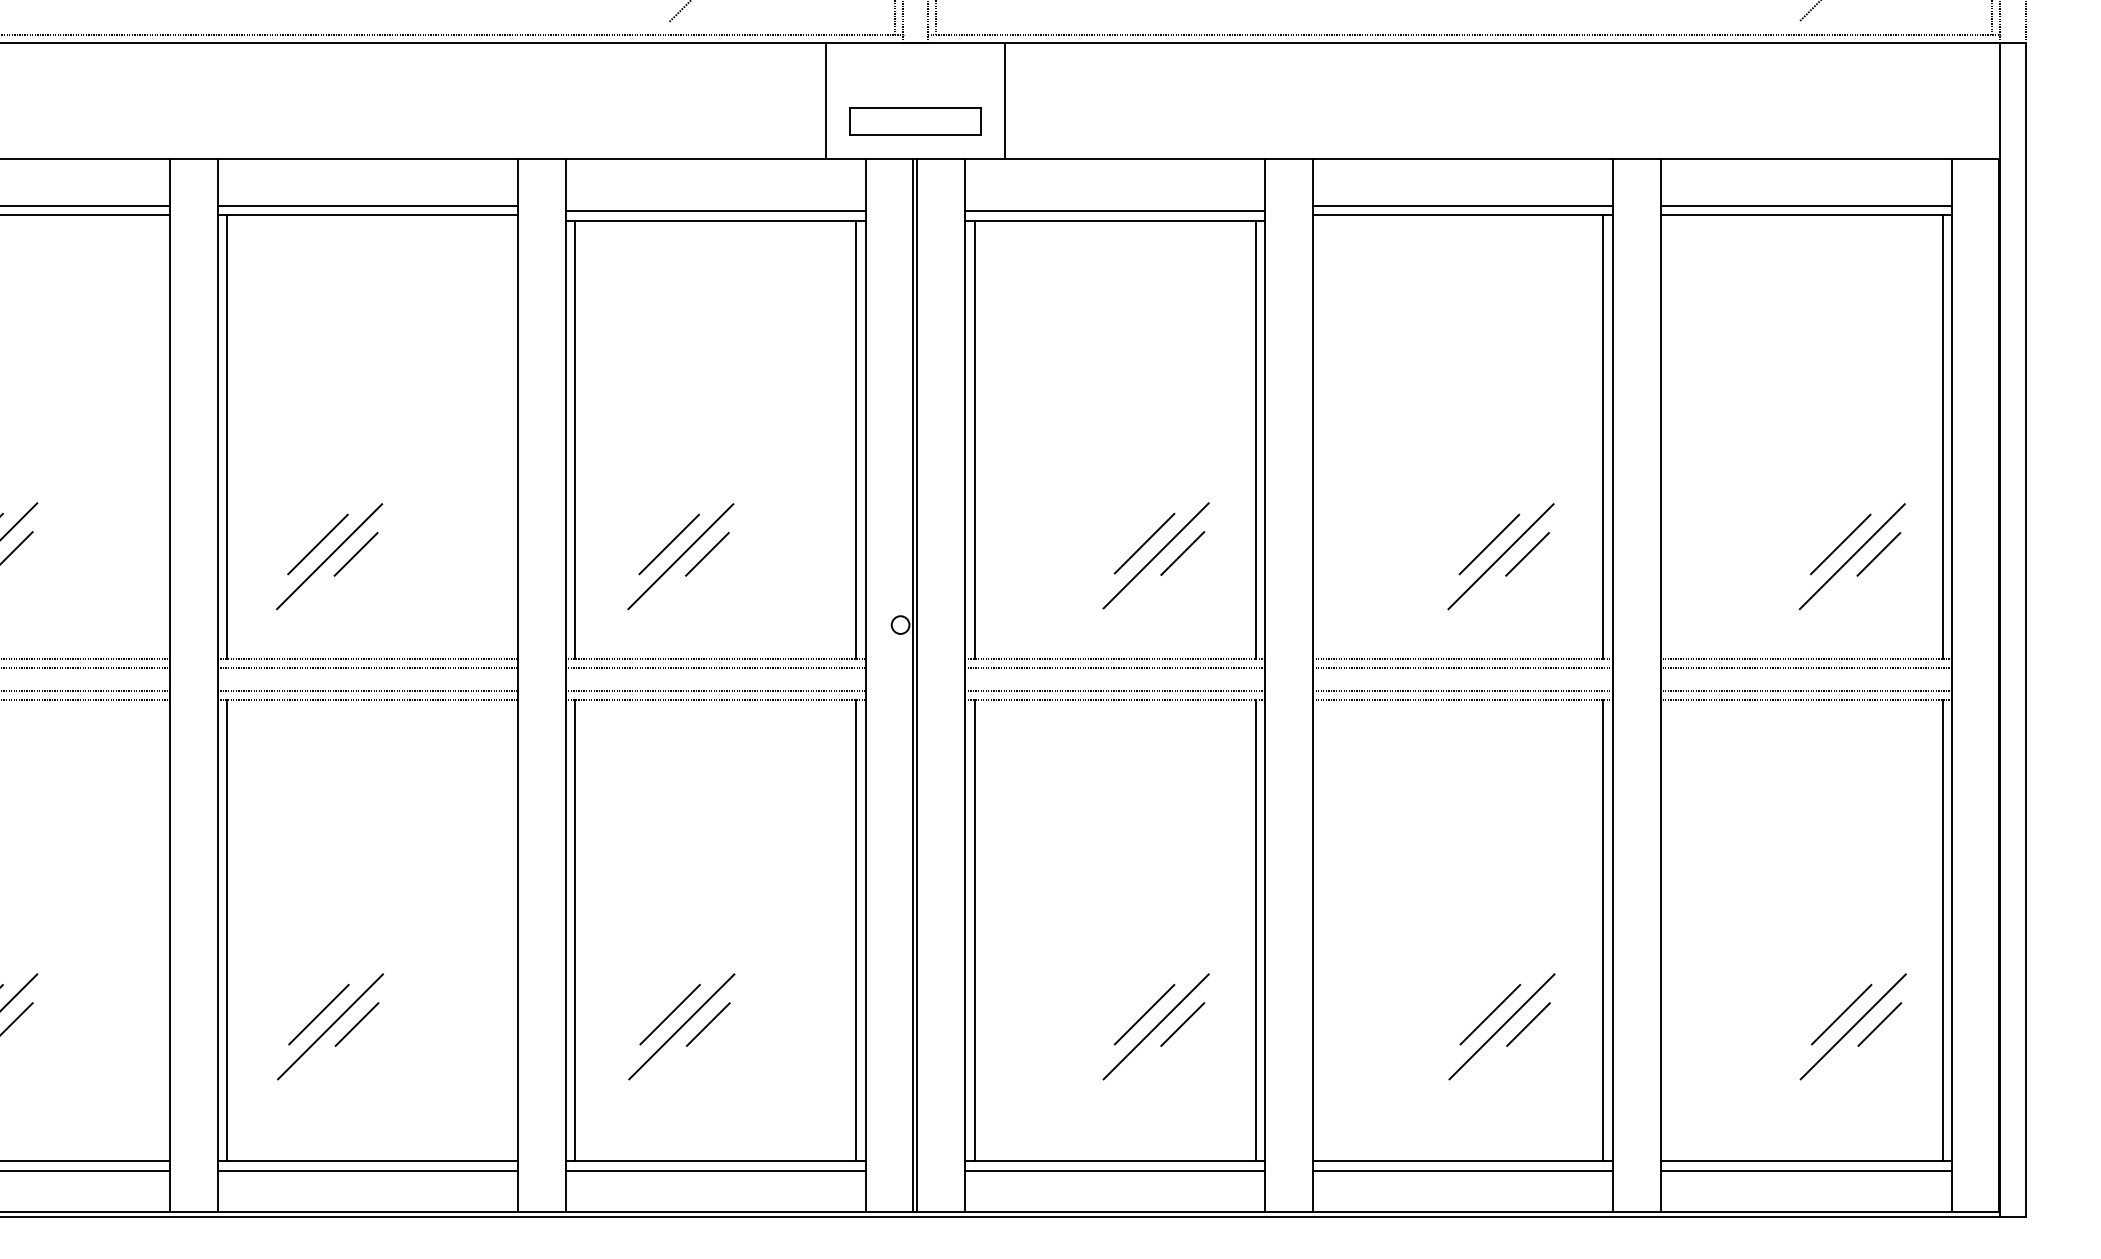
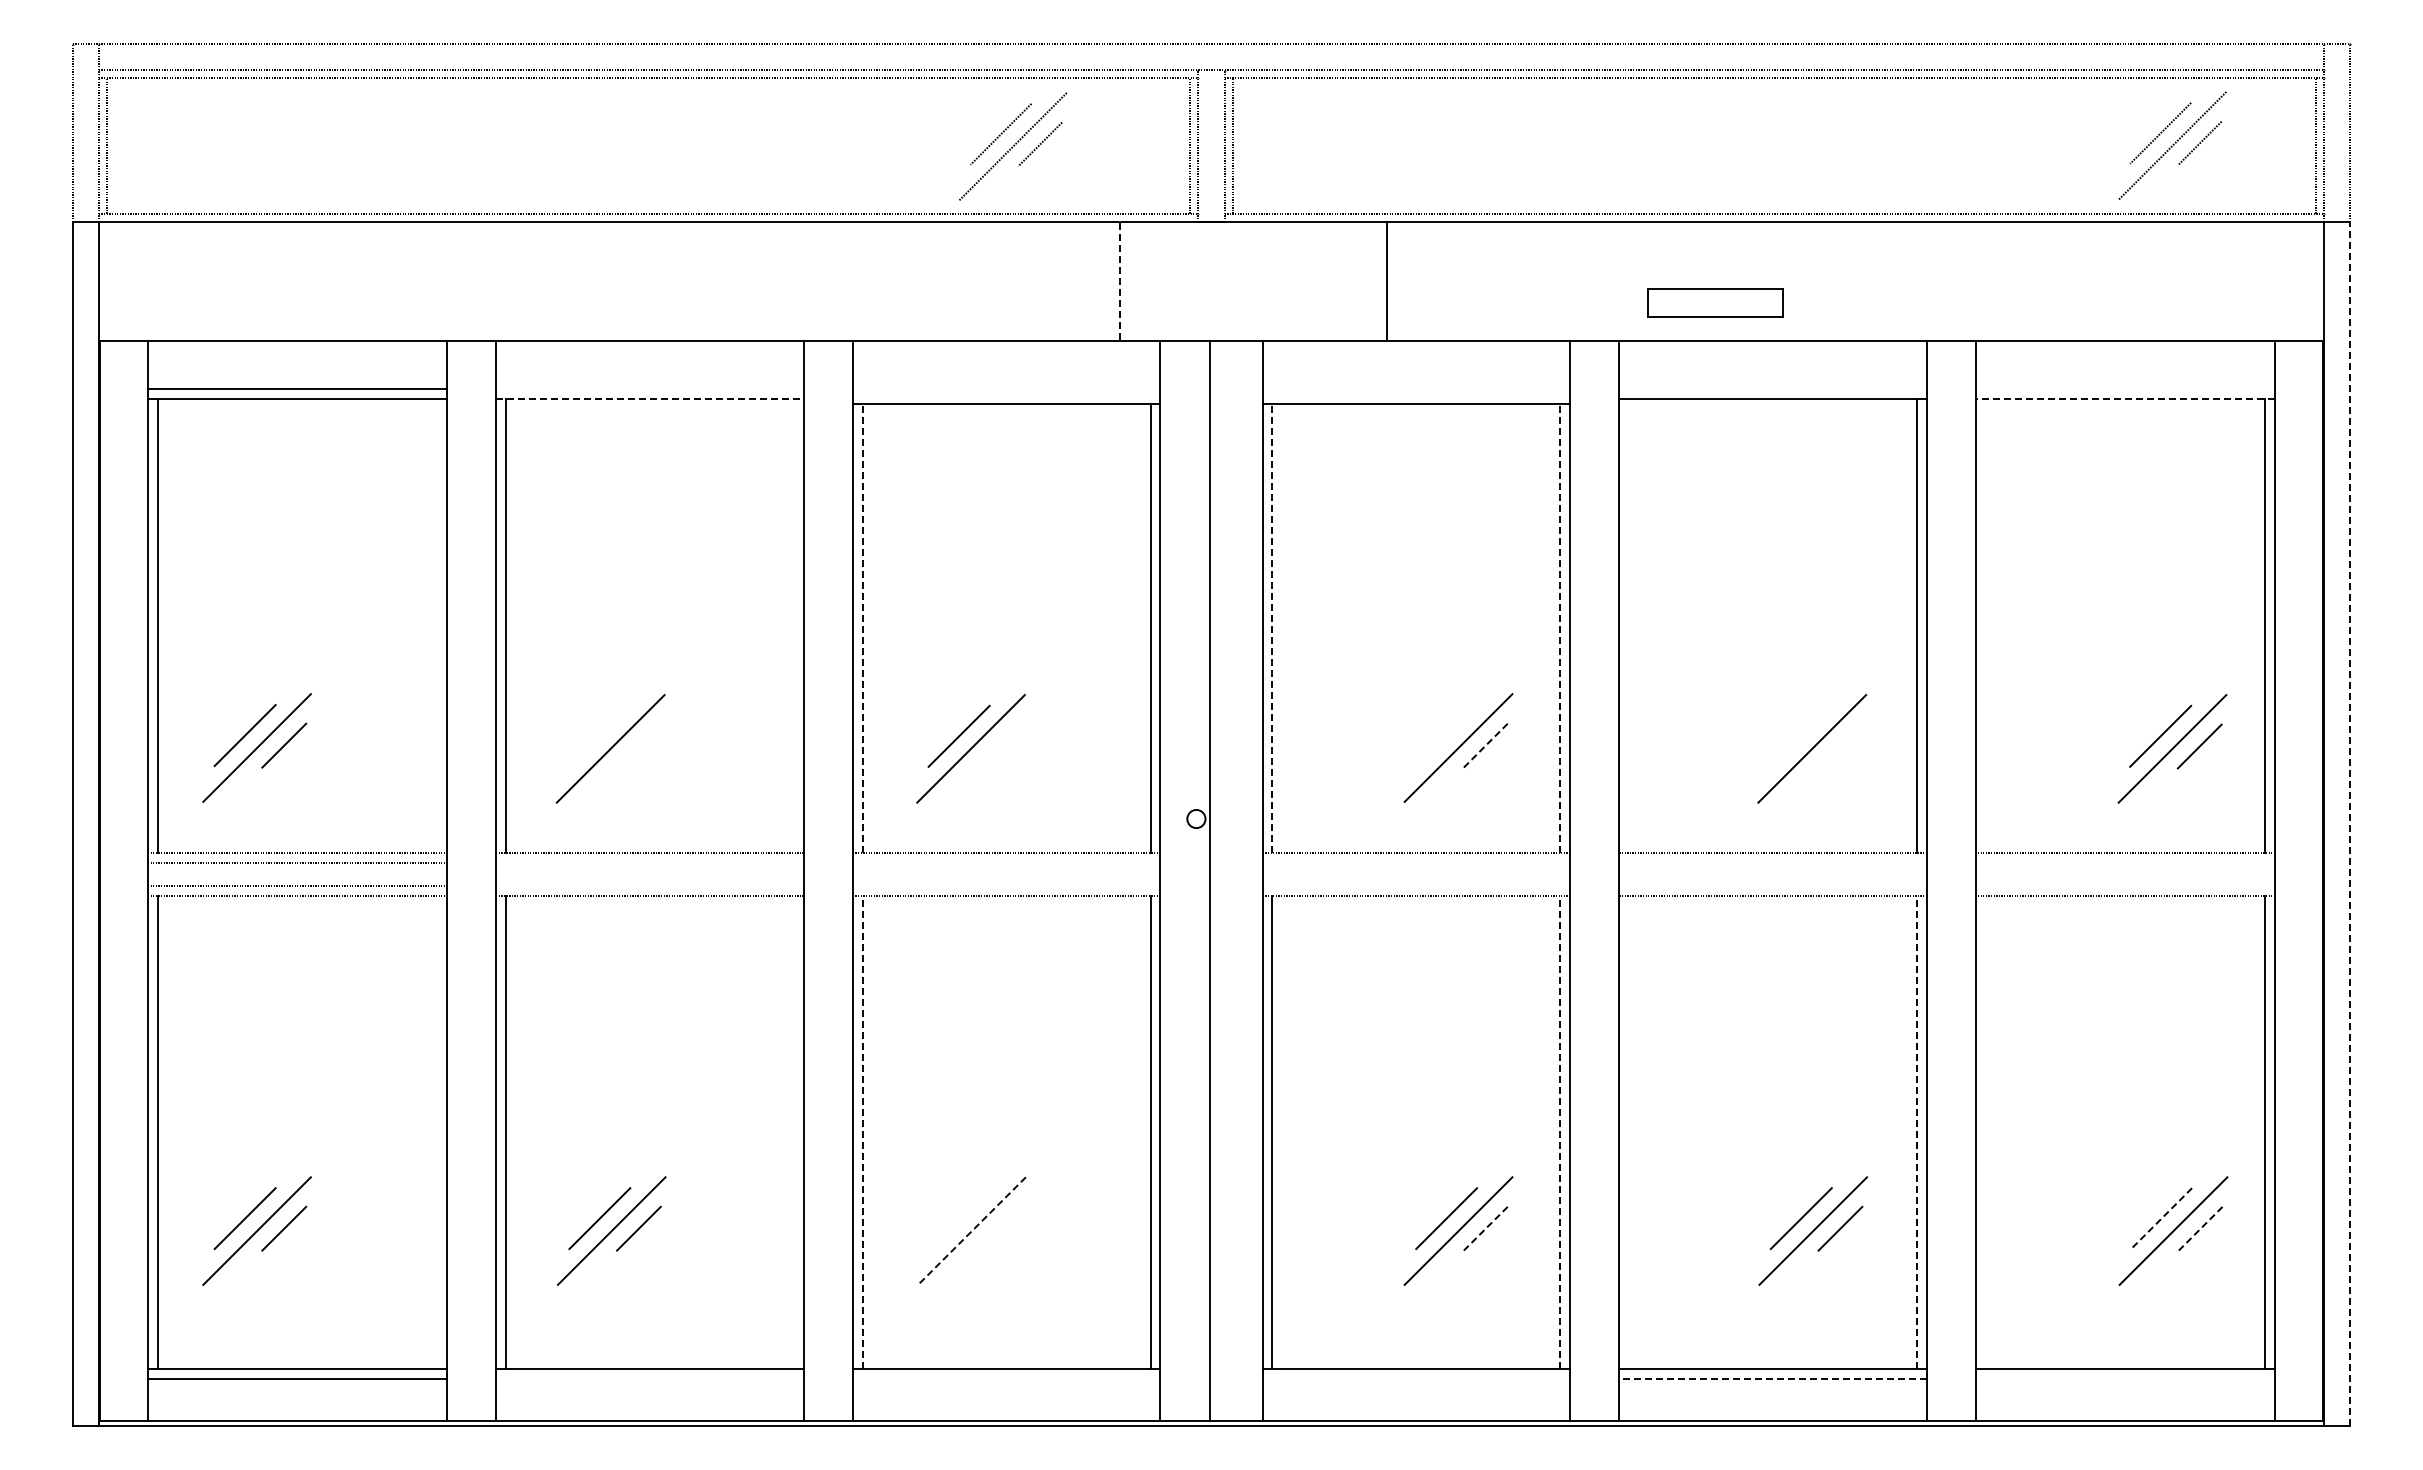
line: (825, 100) -> (1119, 280), solid -> dashed
line: (1005, 100) -> (1387, 280), moved
part: (915, 121) -> (1715, 302), moved
line: (367, 205) -> (649, 388), removed
line: (1462, 205) -> (1772, 388), removed
line: (1806, 205) -> (2125, 388), removed
line: (715, 211) -> (1006, 394), removed
line: (1115, 211) -> (1416, 394), removed
line: (367, 215) -> (649, 398), solid -> dashed
line: (1806, 215) -> (2125, 398), solid -> dashed
line: (575, 439) -> (862, 628), solid -> dashed
line: (974, 439) -> (1272, 628), solid -> dashed
line: (1255, 439) -> (1560, 628), solid -> dashed
line: (317, 543) -> (598, 735), removed
line: (1144, 543) -> (1446, 735), removed
line: (1488, 543) -> (1799, 735), removed
line: (355, 554) -> (637, 746), removed
line: (707, 554) -> (998, 746), removed
line: (1182, 554) -> (1485, 746), solid -> dashed
line: (1527, 554) -> (1839, 746), removed
line: (2025, 629) -> (2350, 823), solid -> dashed
line: (367, 668) -> (649, 863), removed
line: (715, 668) -> (1006, 863), removed
line: (1115, 668) -> (1416, 863), removed
line: (1462, 668) -> (1772, 863), removed
line: (1806, 668) -> (2125, 863), removed
line: (917, 685) -> (1213, 881), removed
line: (367, 690) -> (649, 886), removed
line: (715, 690) -> (1006, 886), removed
line: (1115, 690) -> (1416, 886), removed
line: (1462, 690) -> (1772, 886), removed
line: (1806, 690) -> (2125, 886), removed
line: (575, 929) -> (862, 1131), solid -> dashed
line: (1255, 929) -> (1560, 1131), solid -> dashed
line: (1603, 929) -> (1917, 1131), solid -> dashed
line: (669, 1014) -> (959, 1218), removed
line: (1841, 1014) -> (2161, 1218), solid -> dashed
line: (708, 1024) -> (999, 1228), removed
line: (1182, 1024) -> (1485, 1228), solid -> dashed
line: (1879, 1024) -> (2200, 1228), solid -> dashed
line: (681, 1027) -> (971, 1231), solid -> dashed
line: (367, 1170) -> (649, 1378), removed
line: (715, 1170) -> (1006, 1378), removed
line: (1115, 1170) -> (1416, 1378), removed
line: (1463, 1170) -> (1773, 1378), solid -> dashed
line: (1806, 1170) -> (2125, 1378), removed

